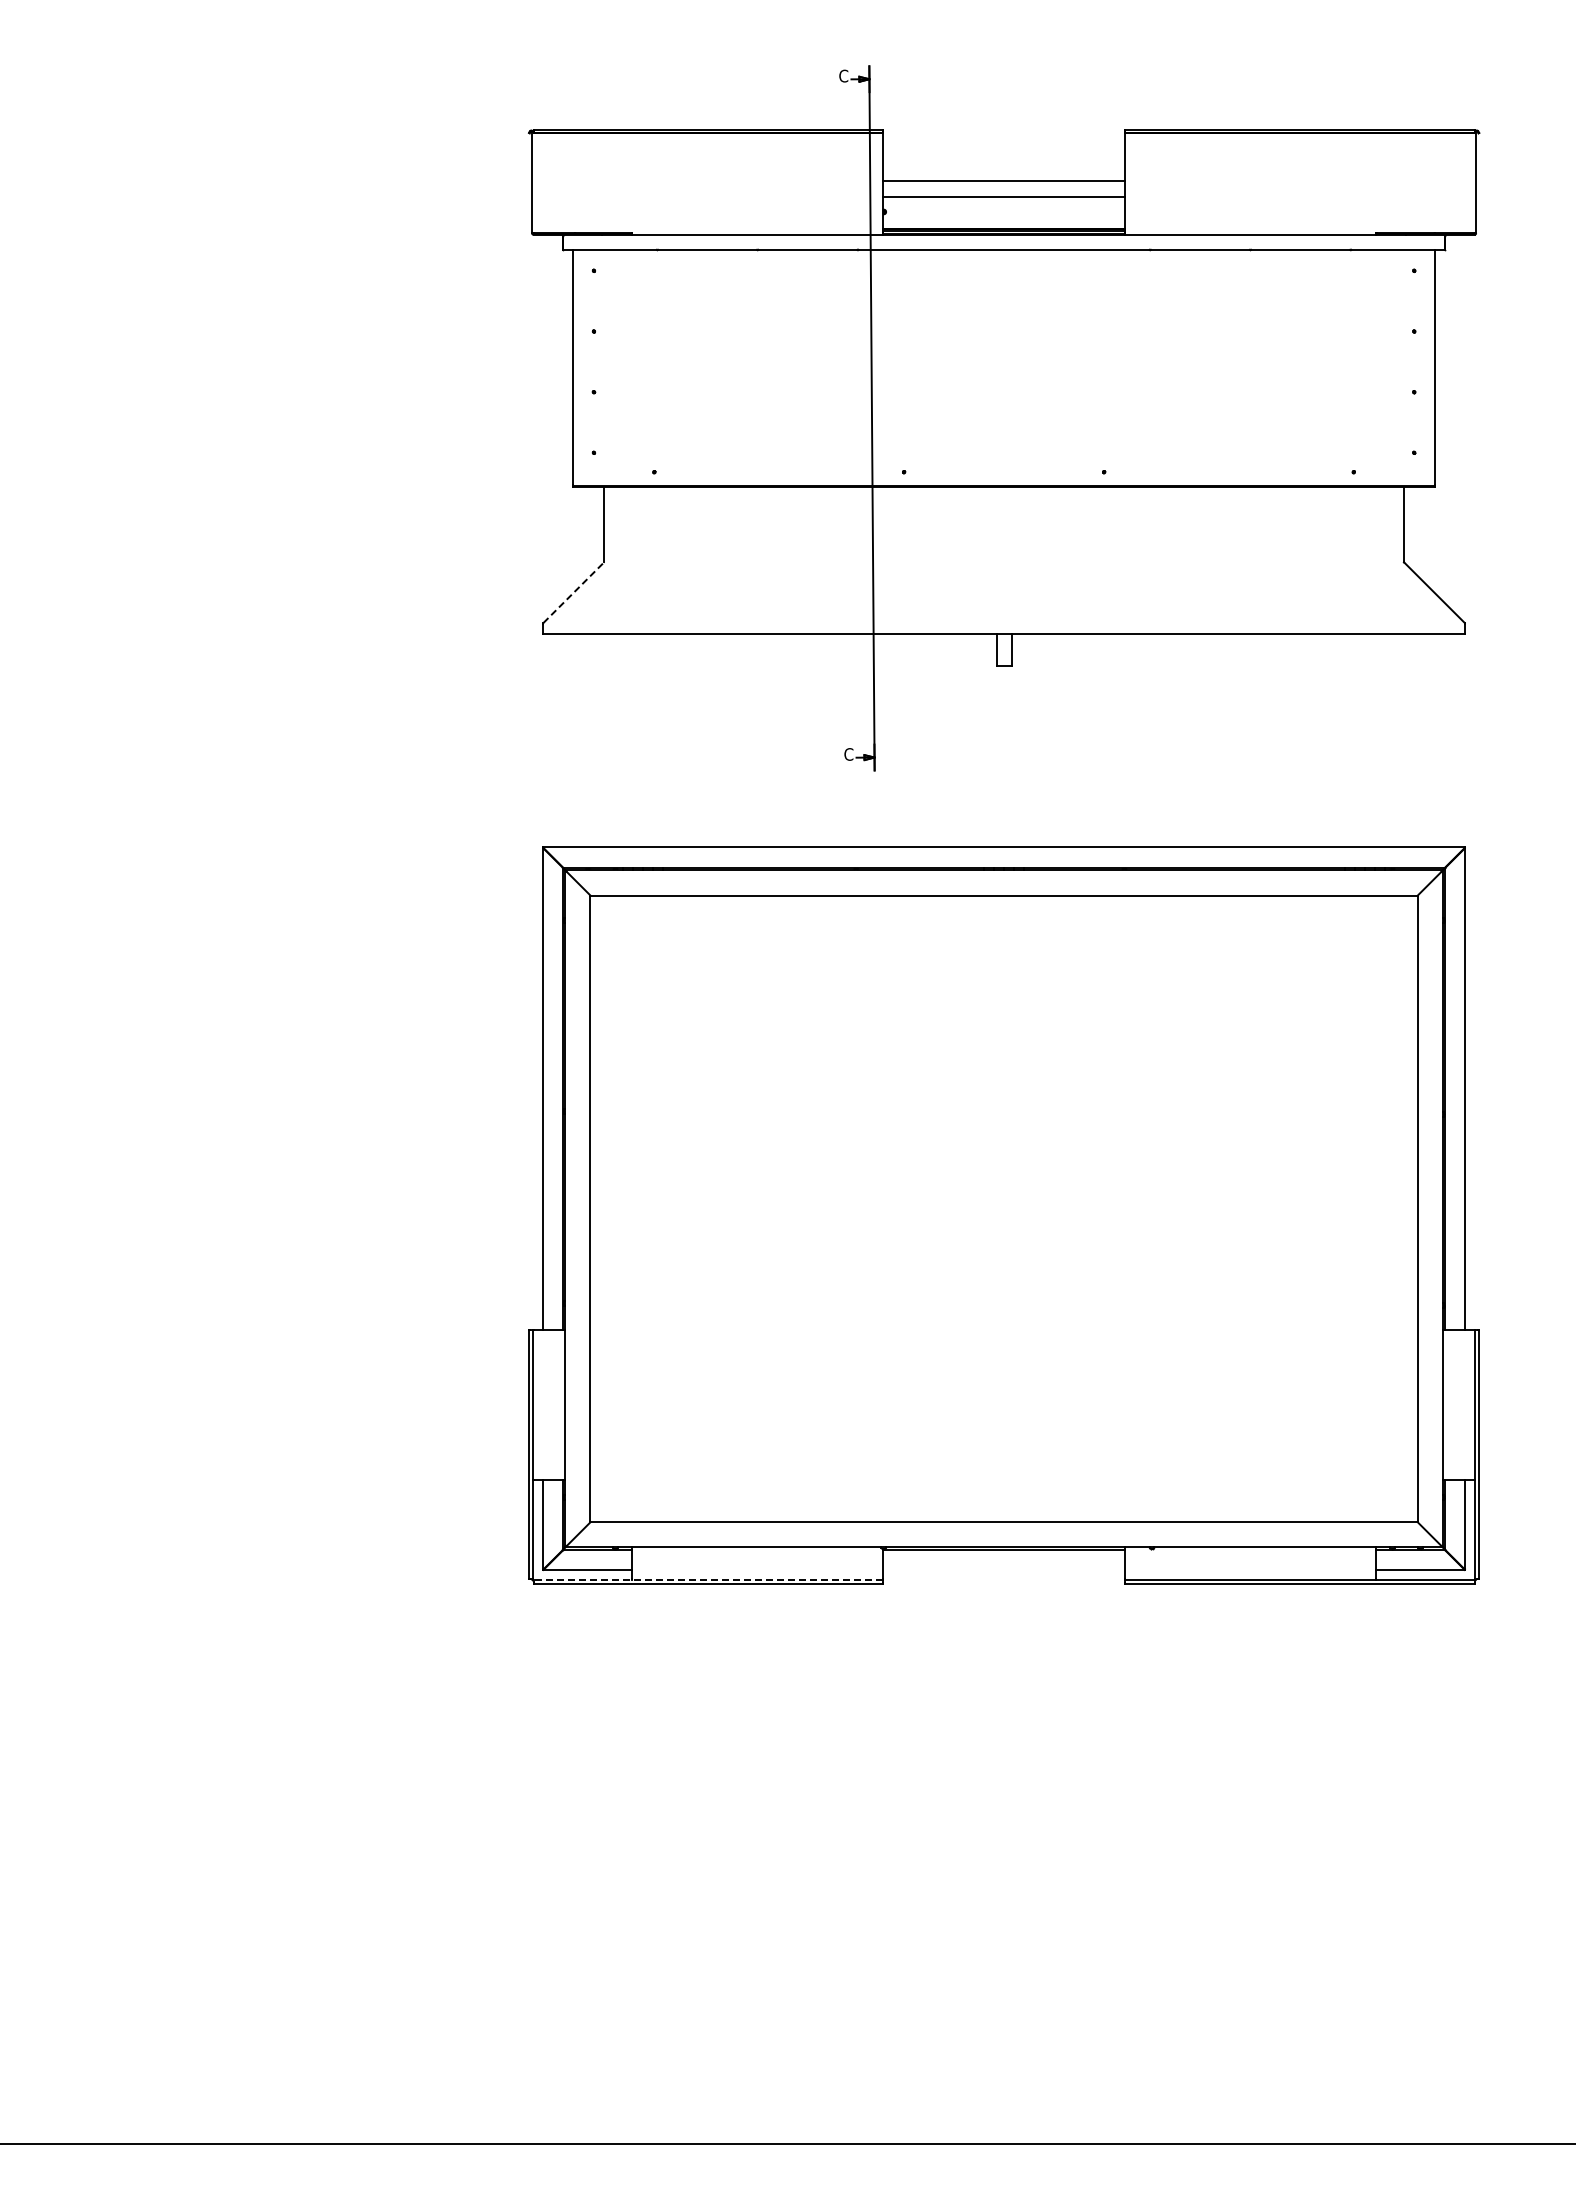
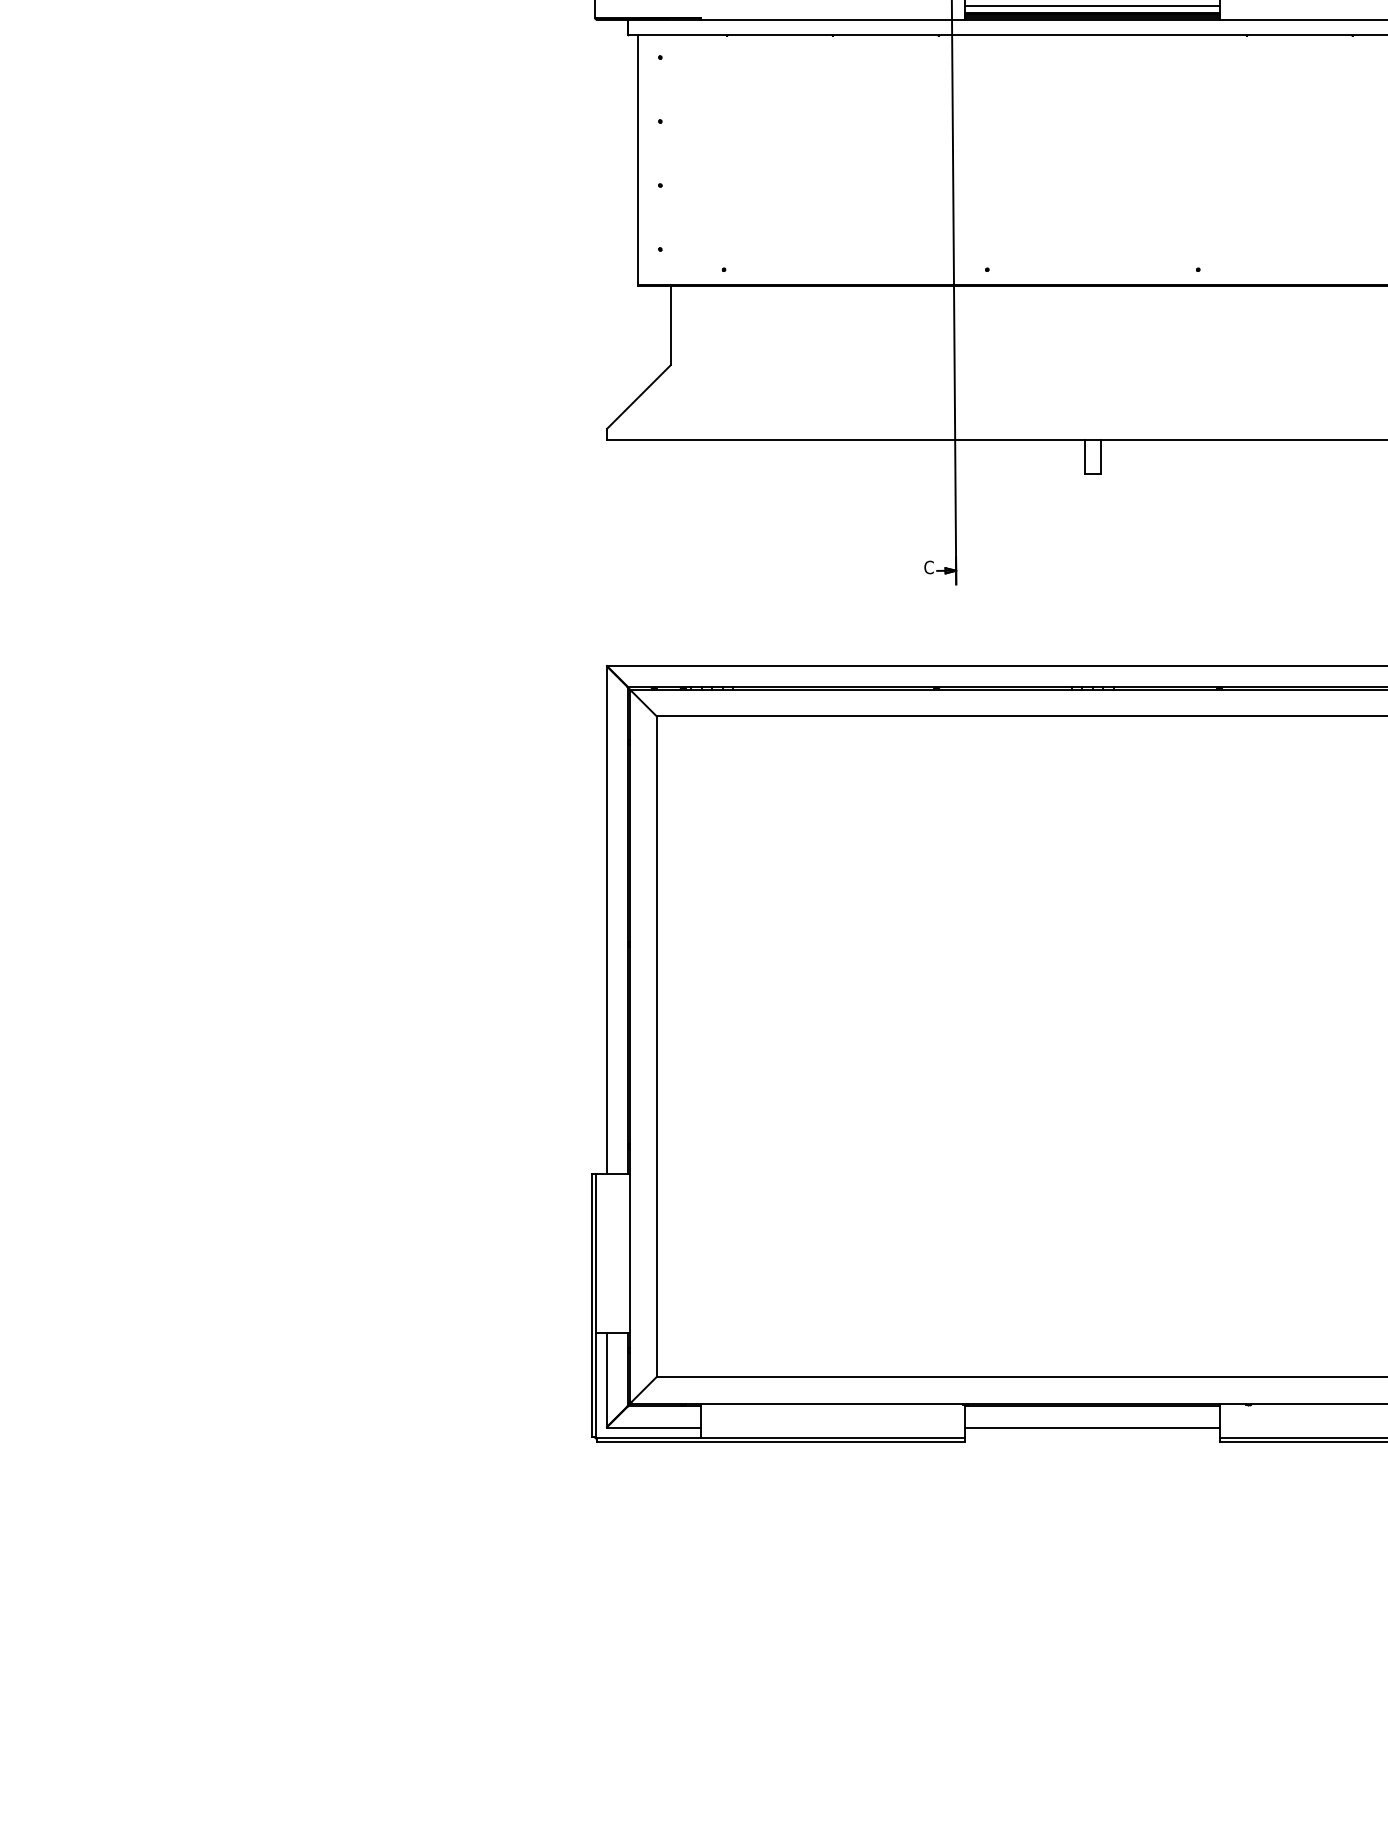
line: (1004, 222) -> (1093, 6), added
line: (573, 592) -> (638, 396), dashed -> solid
line: (1004, 1570) -> (1093, 1427), added
line: (708, 1579) -> (781, 1437), dashed -> solid

